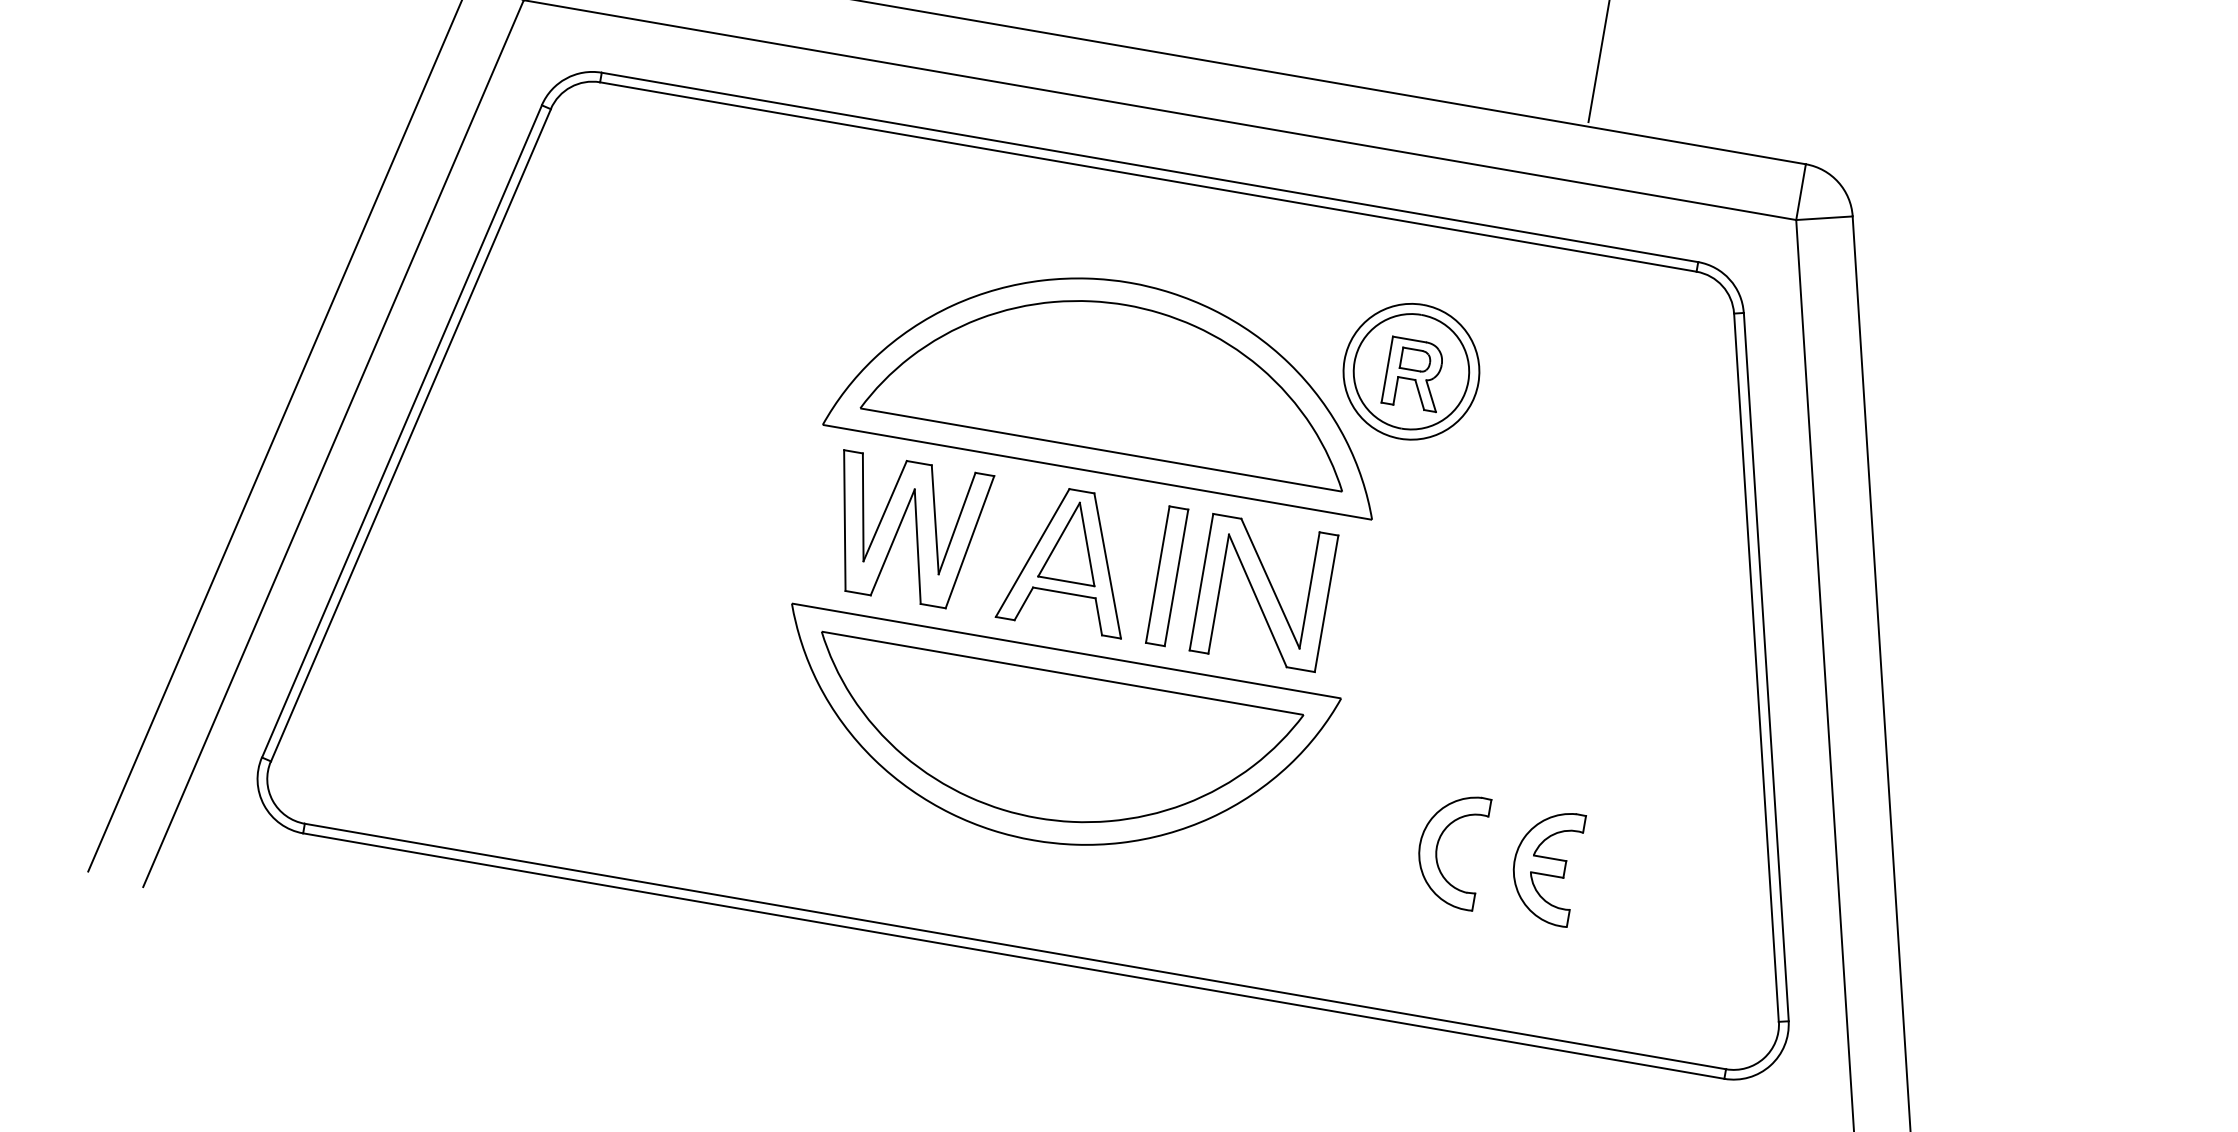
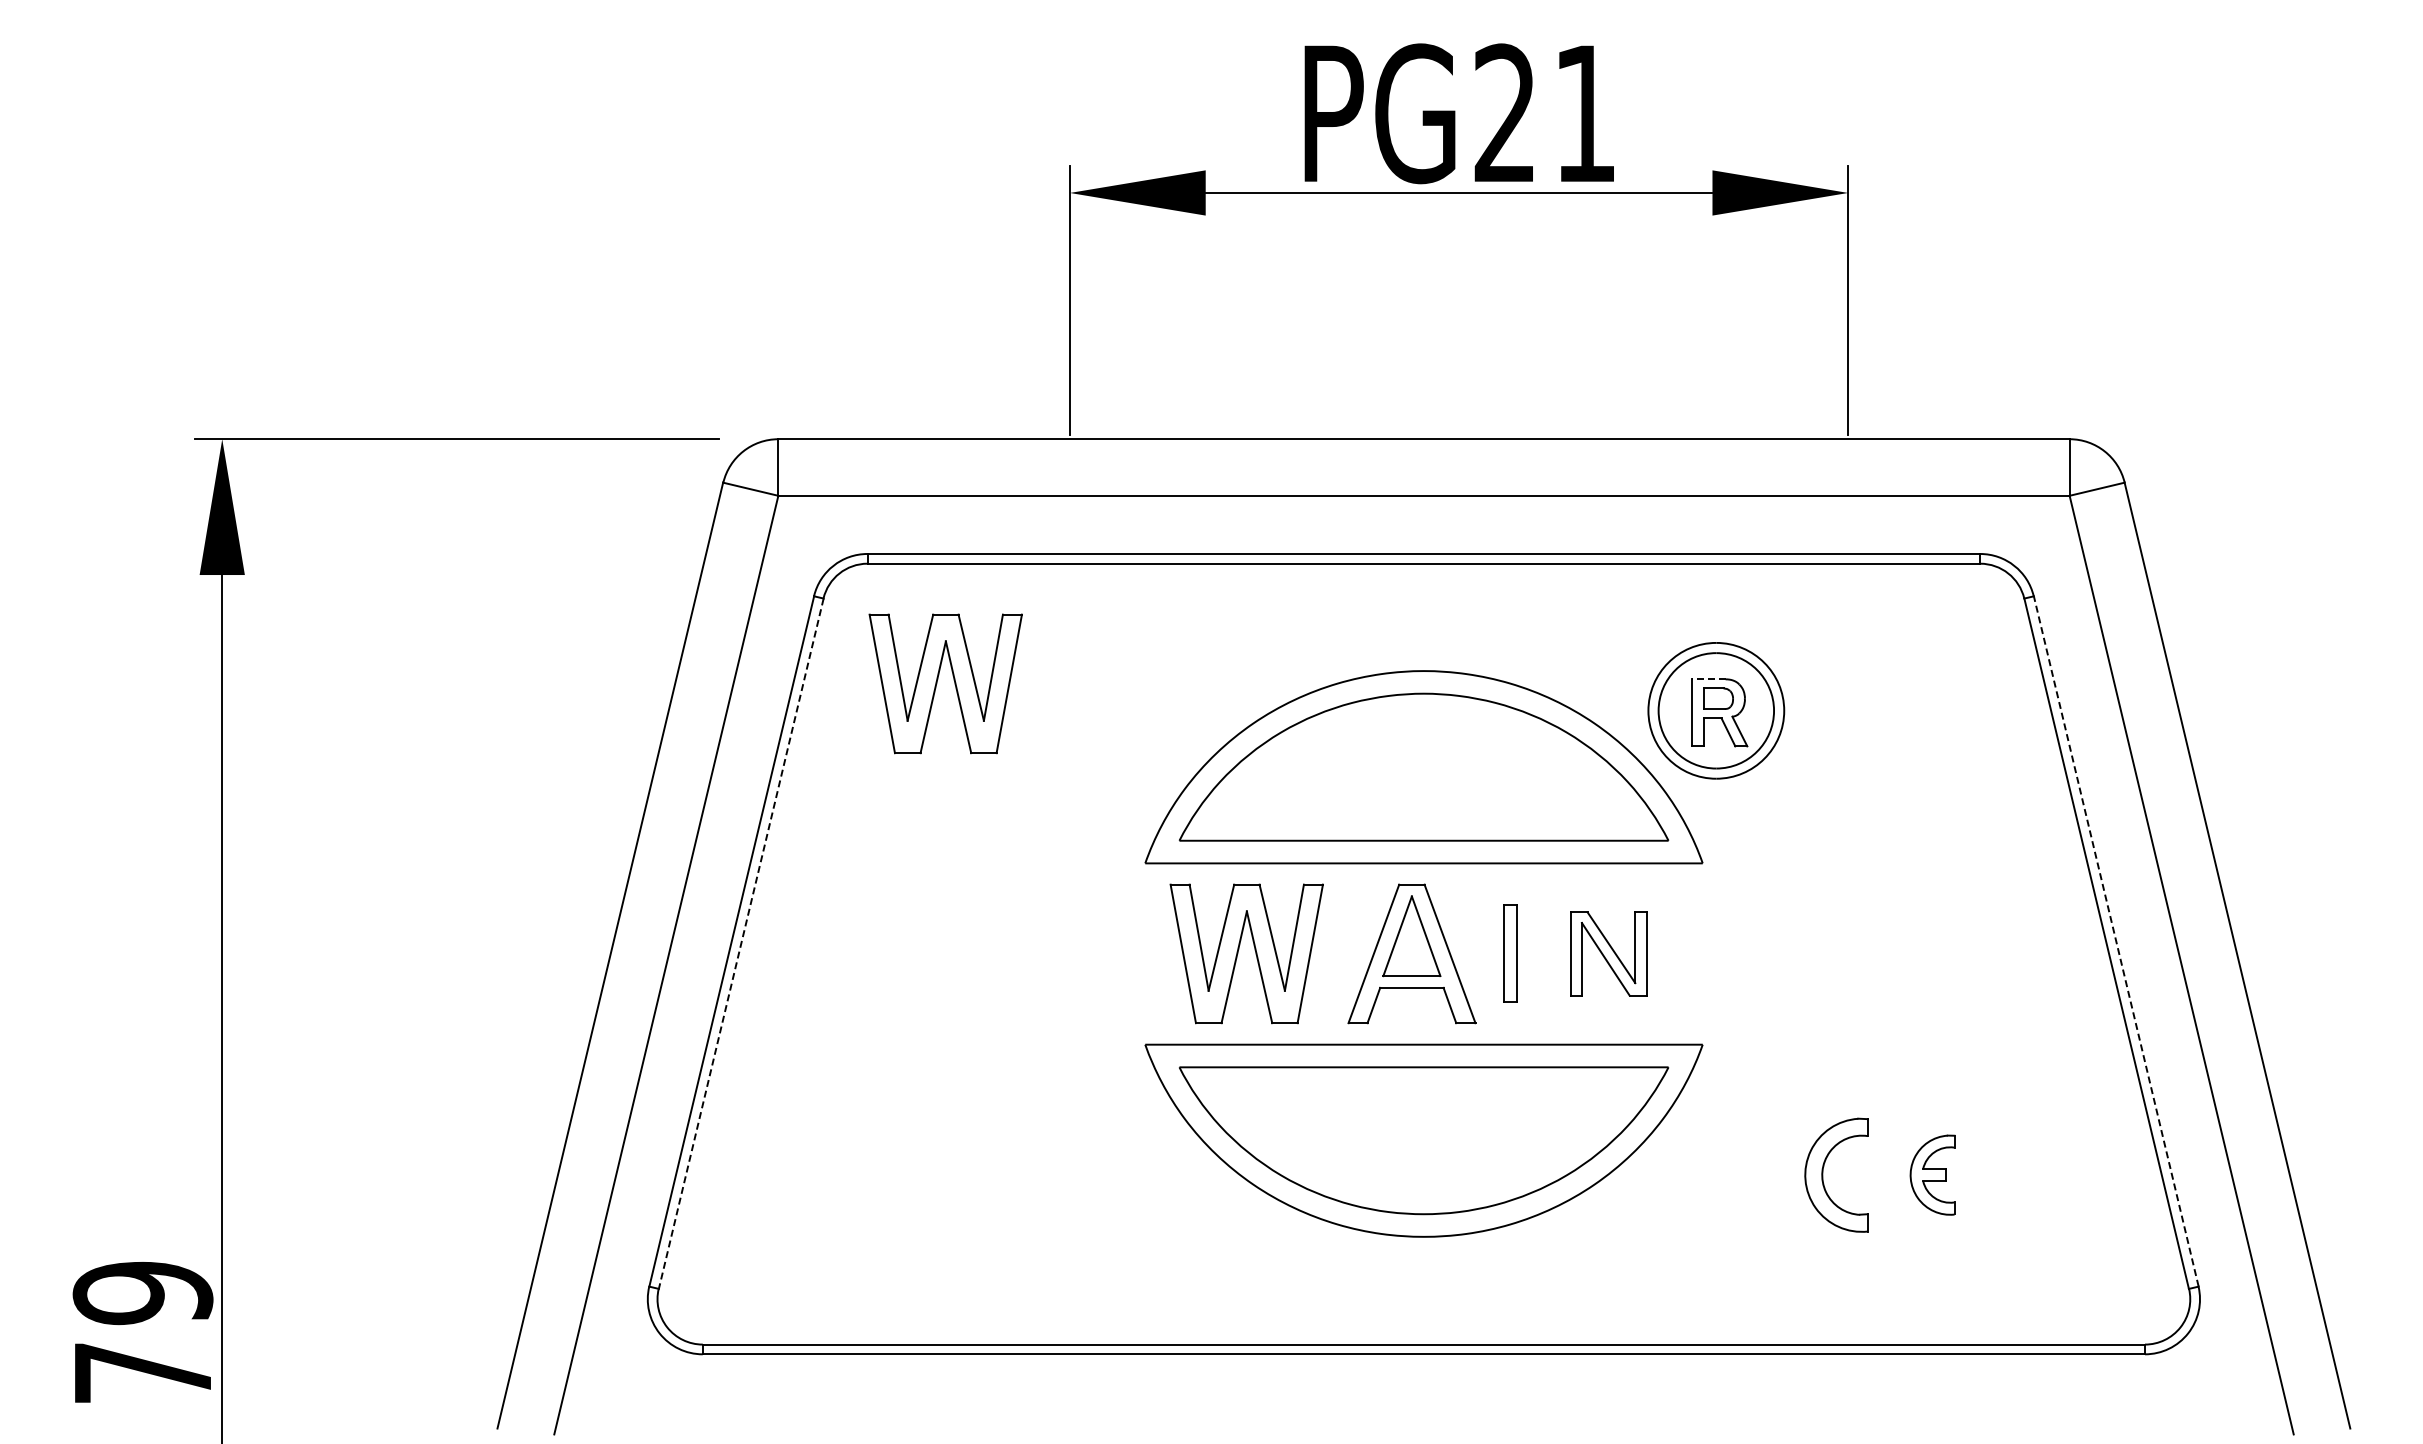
part: (648, 212) -> (937, 683), added
line: (1409, 339) -> (1708, 679), solid -> dashed
line: (411, 435) -> (741, 943), solid -> dashed
part: (1167, 575) -> (1510, 953), size x0.7
part: (1263, 592) -> (1608, 953), size x0.6
line: (1766, 667) -> (2116, 941), solid -> dashed
part: (1545, 865) -> (1932, 1174), size x0.7

